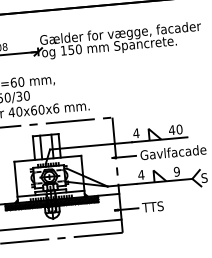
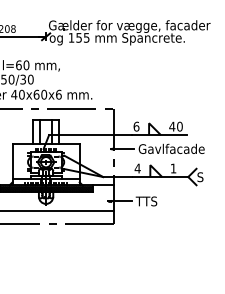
text: (78, 48) -> (86, 37), 150 -> 155
text: (136, 133) -> (136, 126), 4 -> 6
text: (176, 171) -> (173, 168), 9 -> 1

